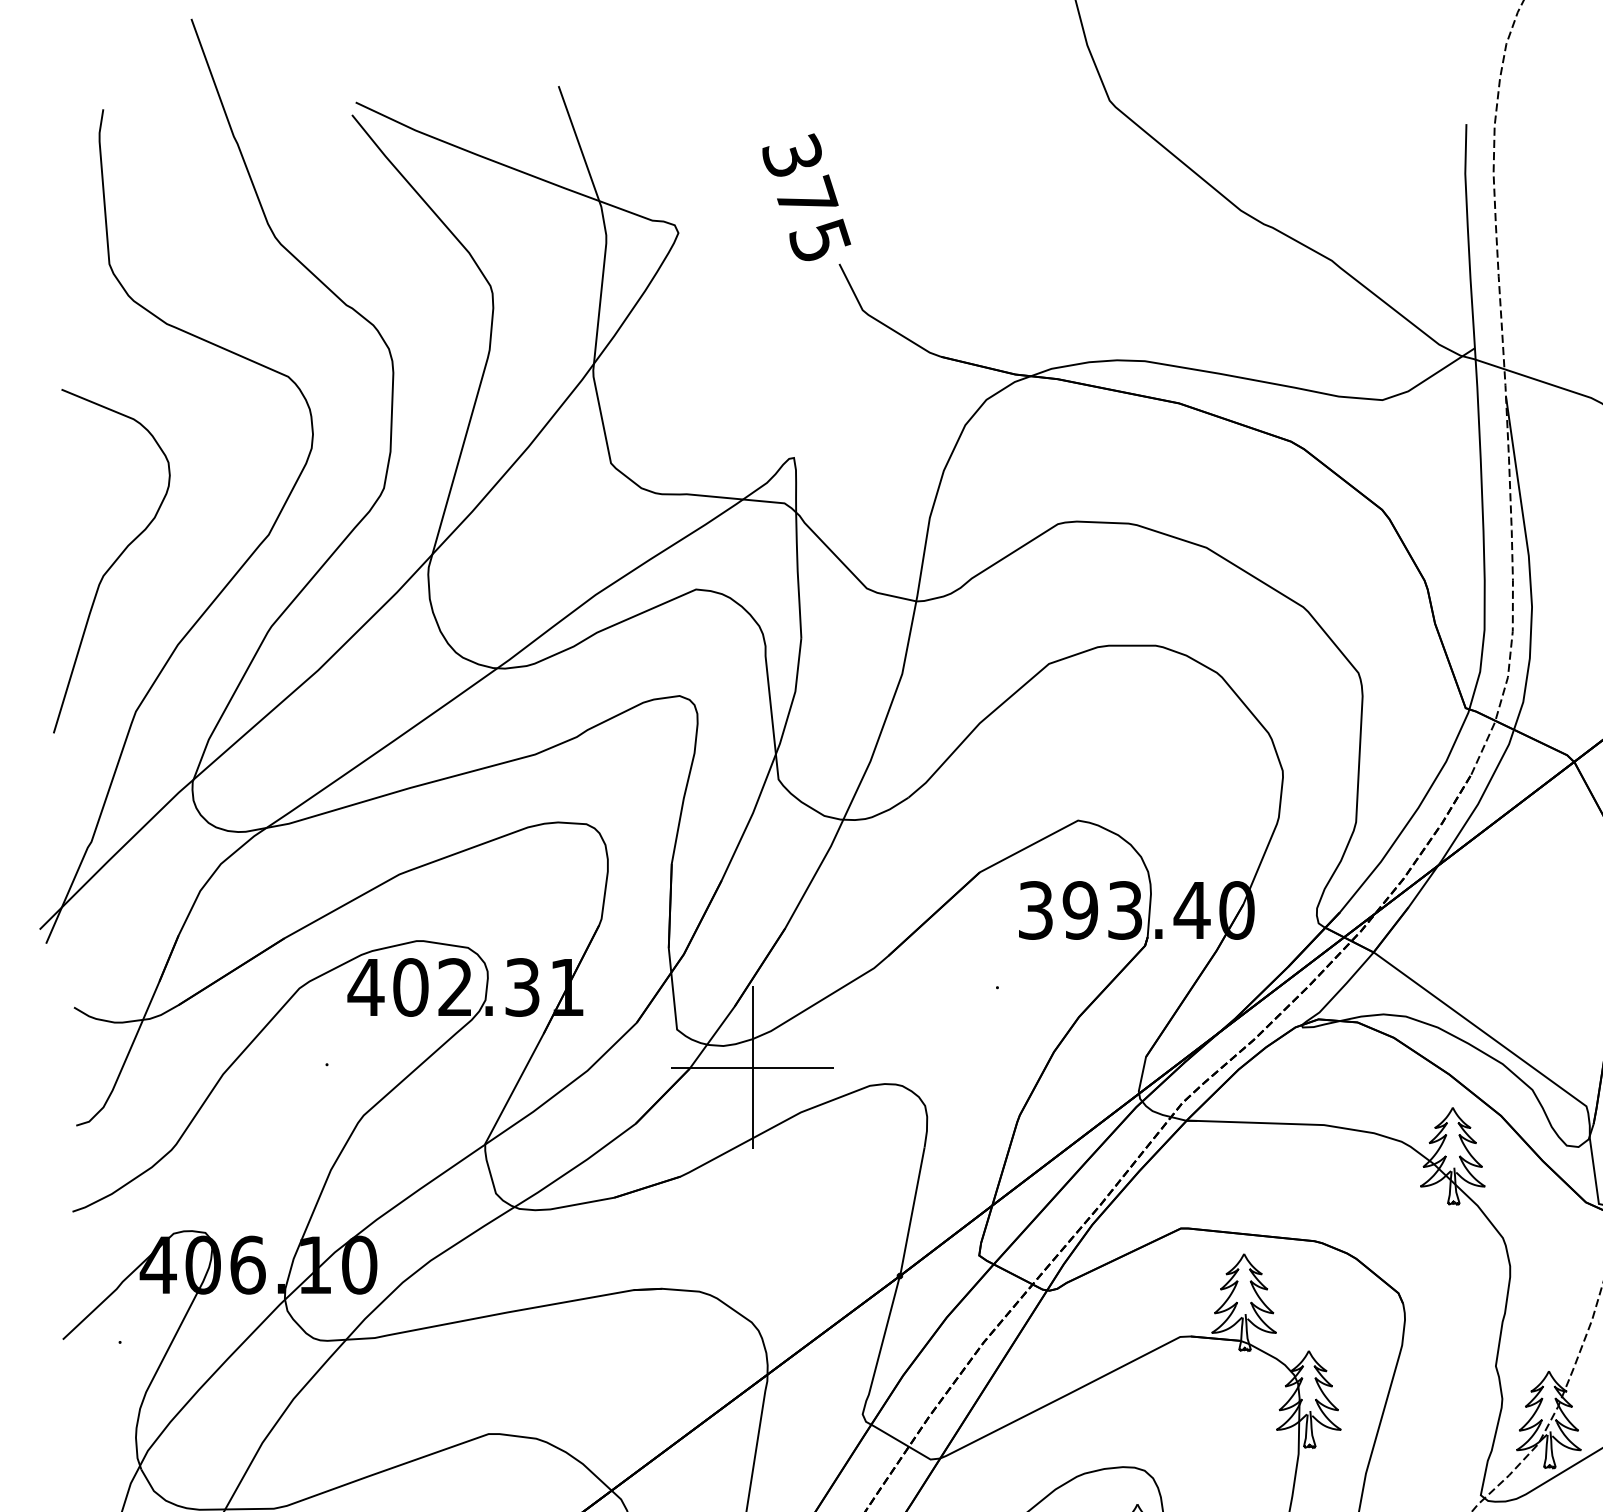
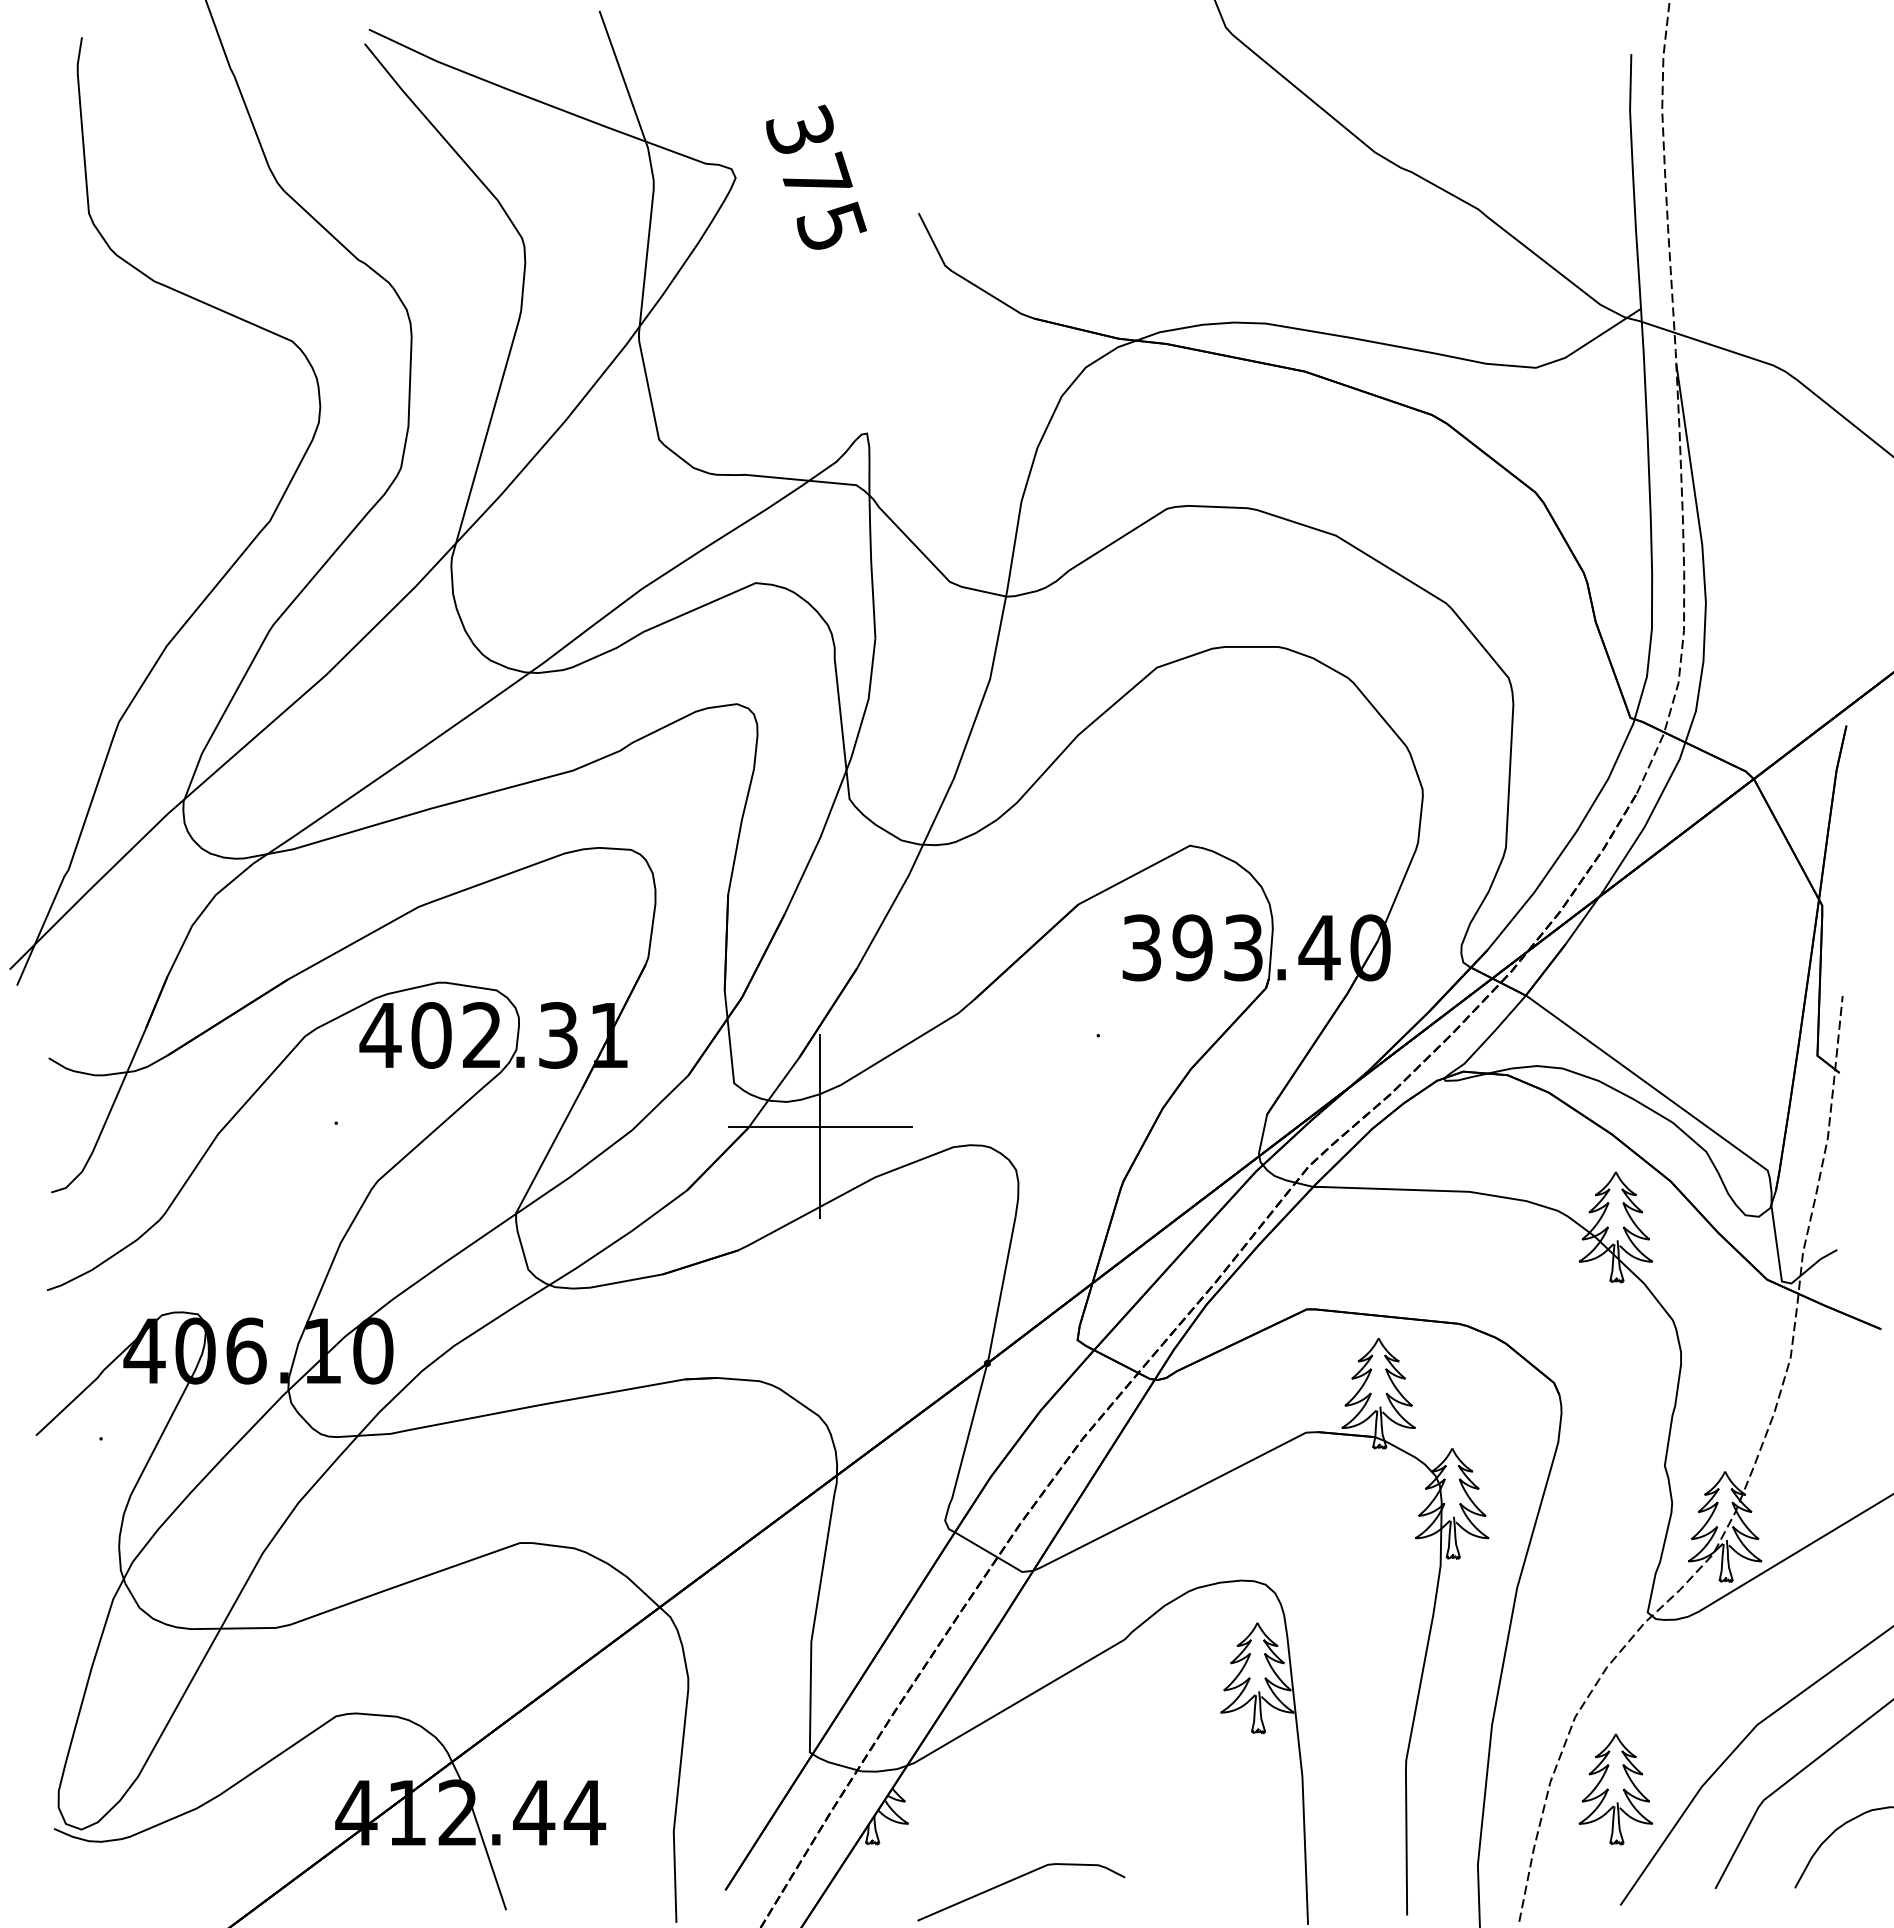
text: (806, 196) -> (816, 176), moved
curve: (113, 562) -> (93, 552), removed

